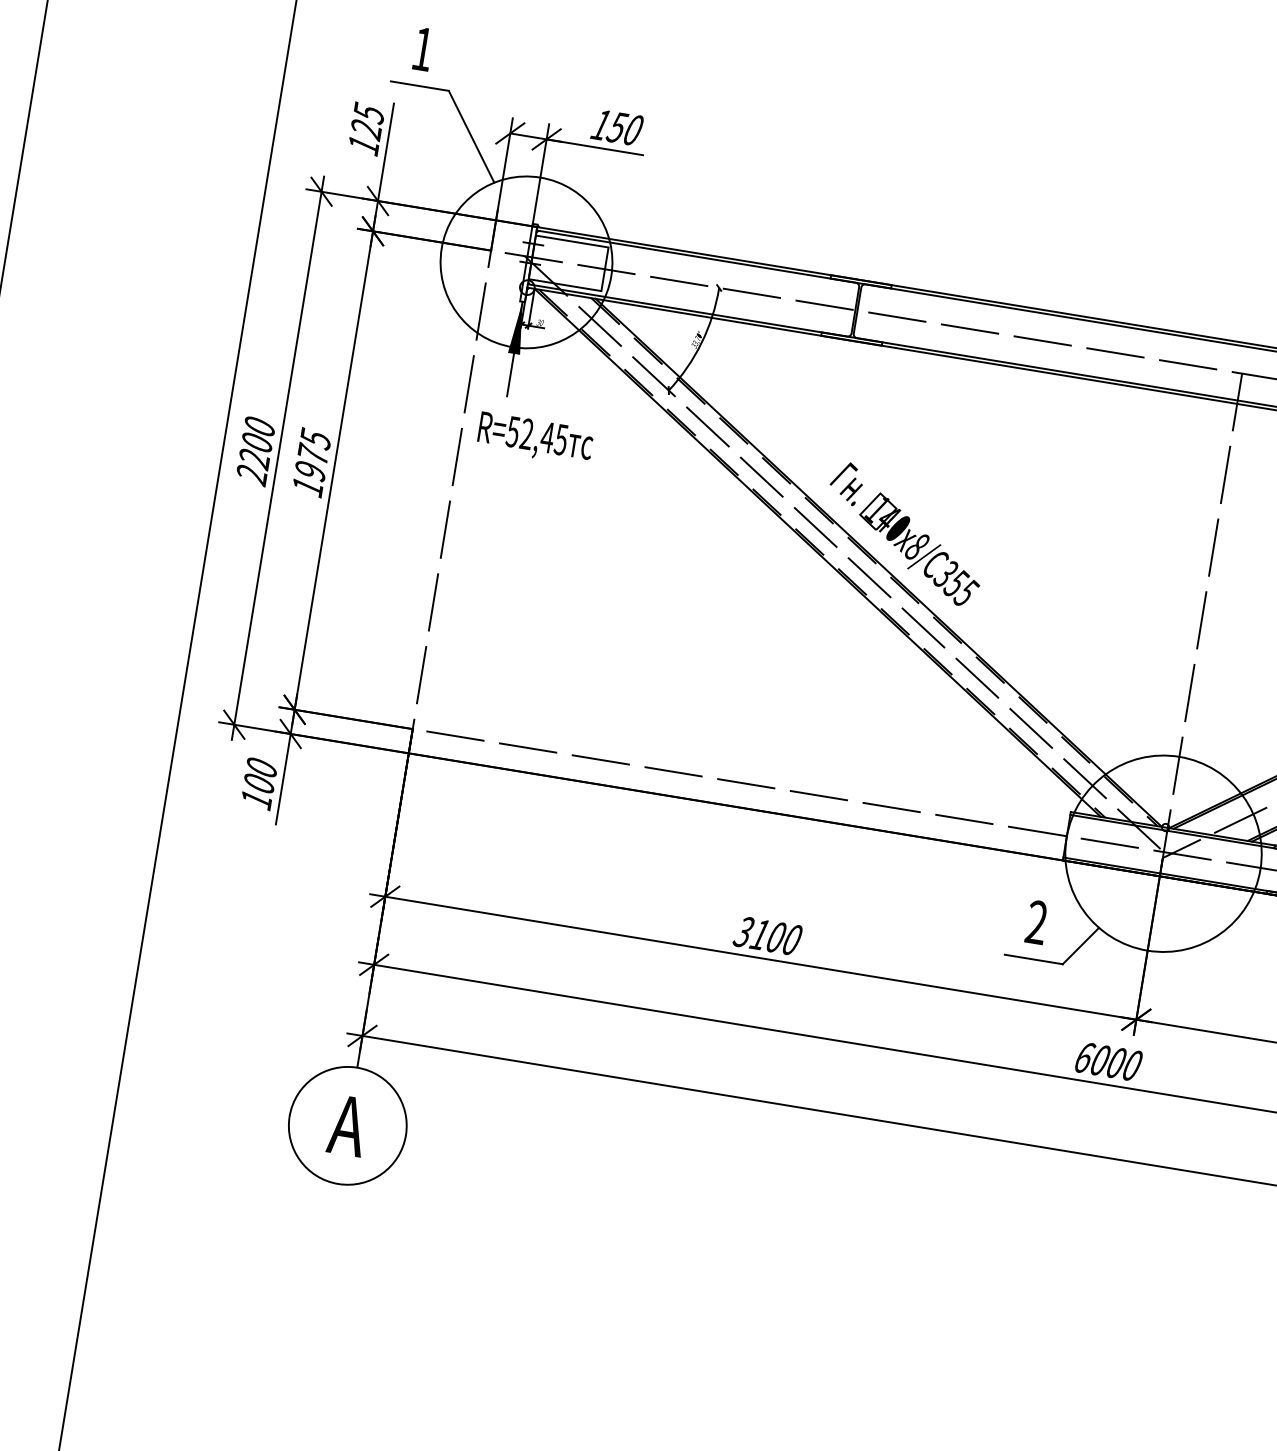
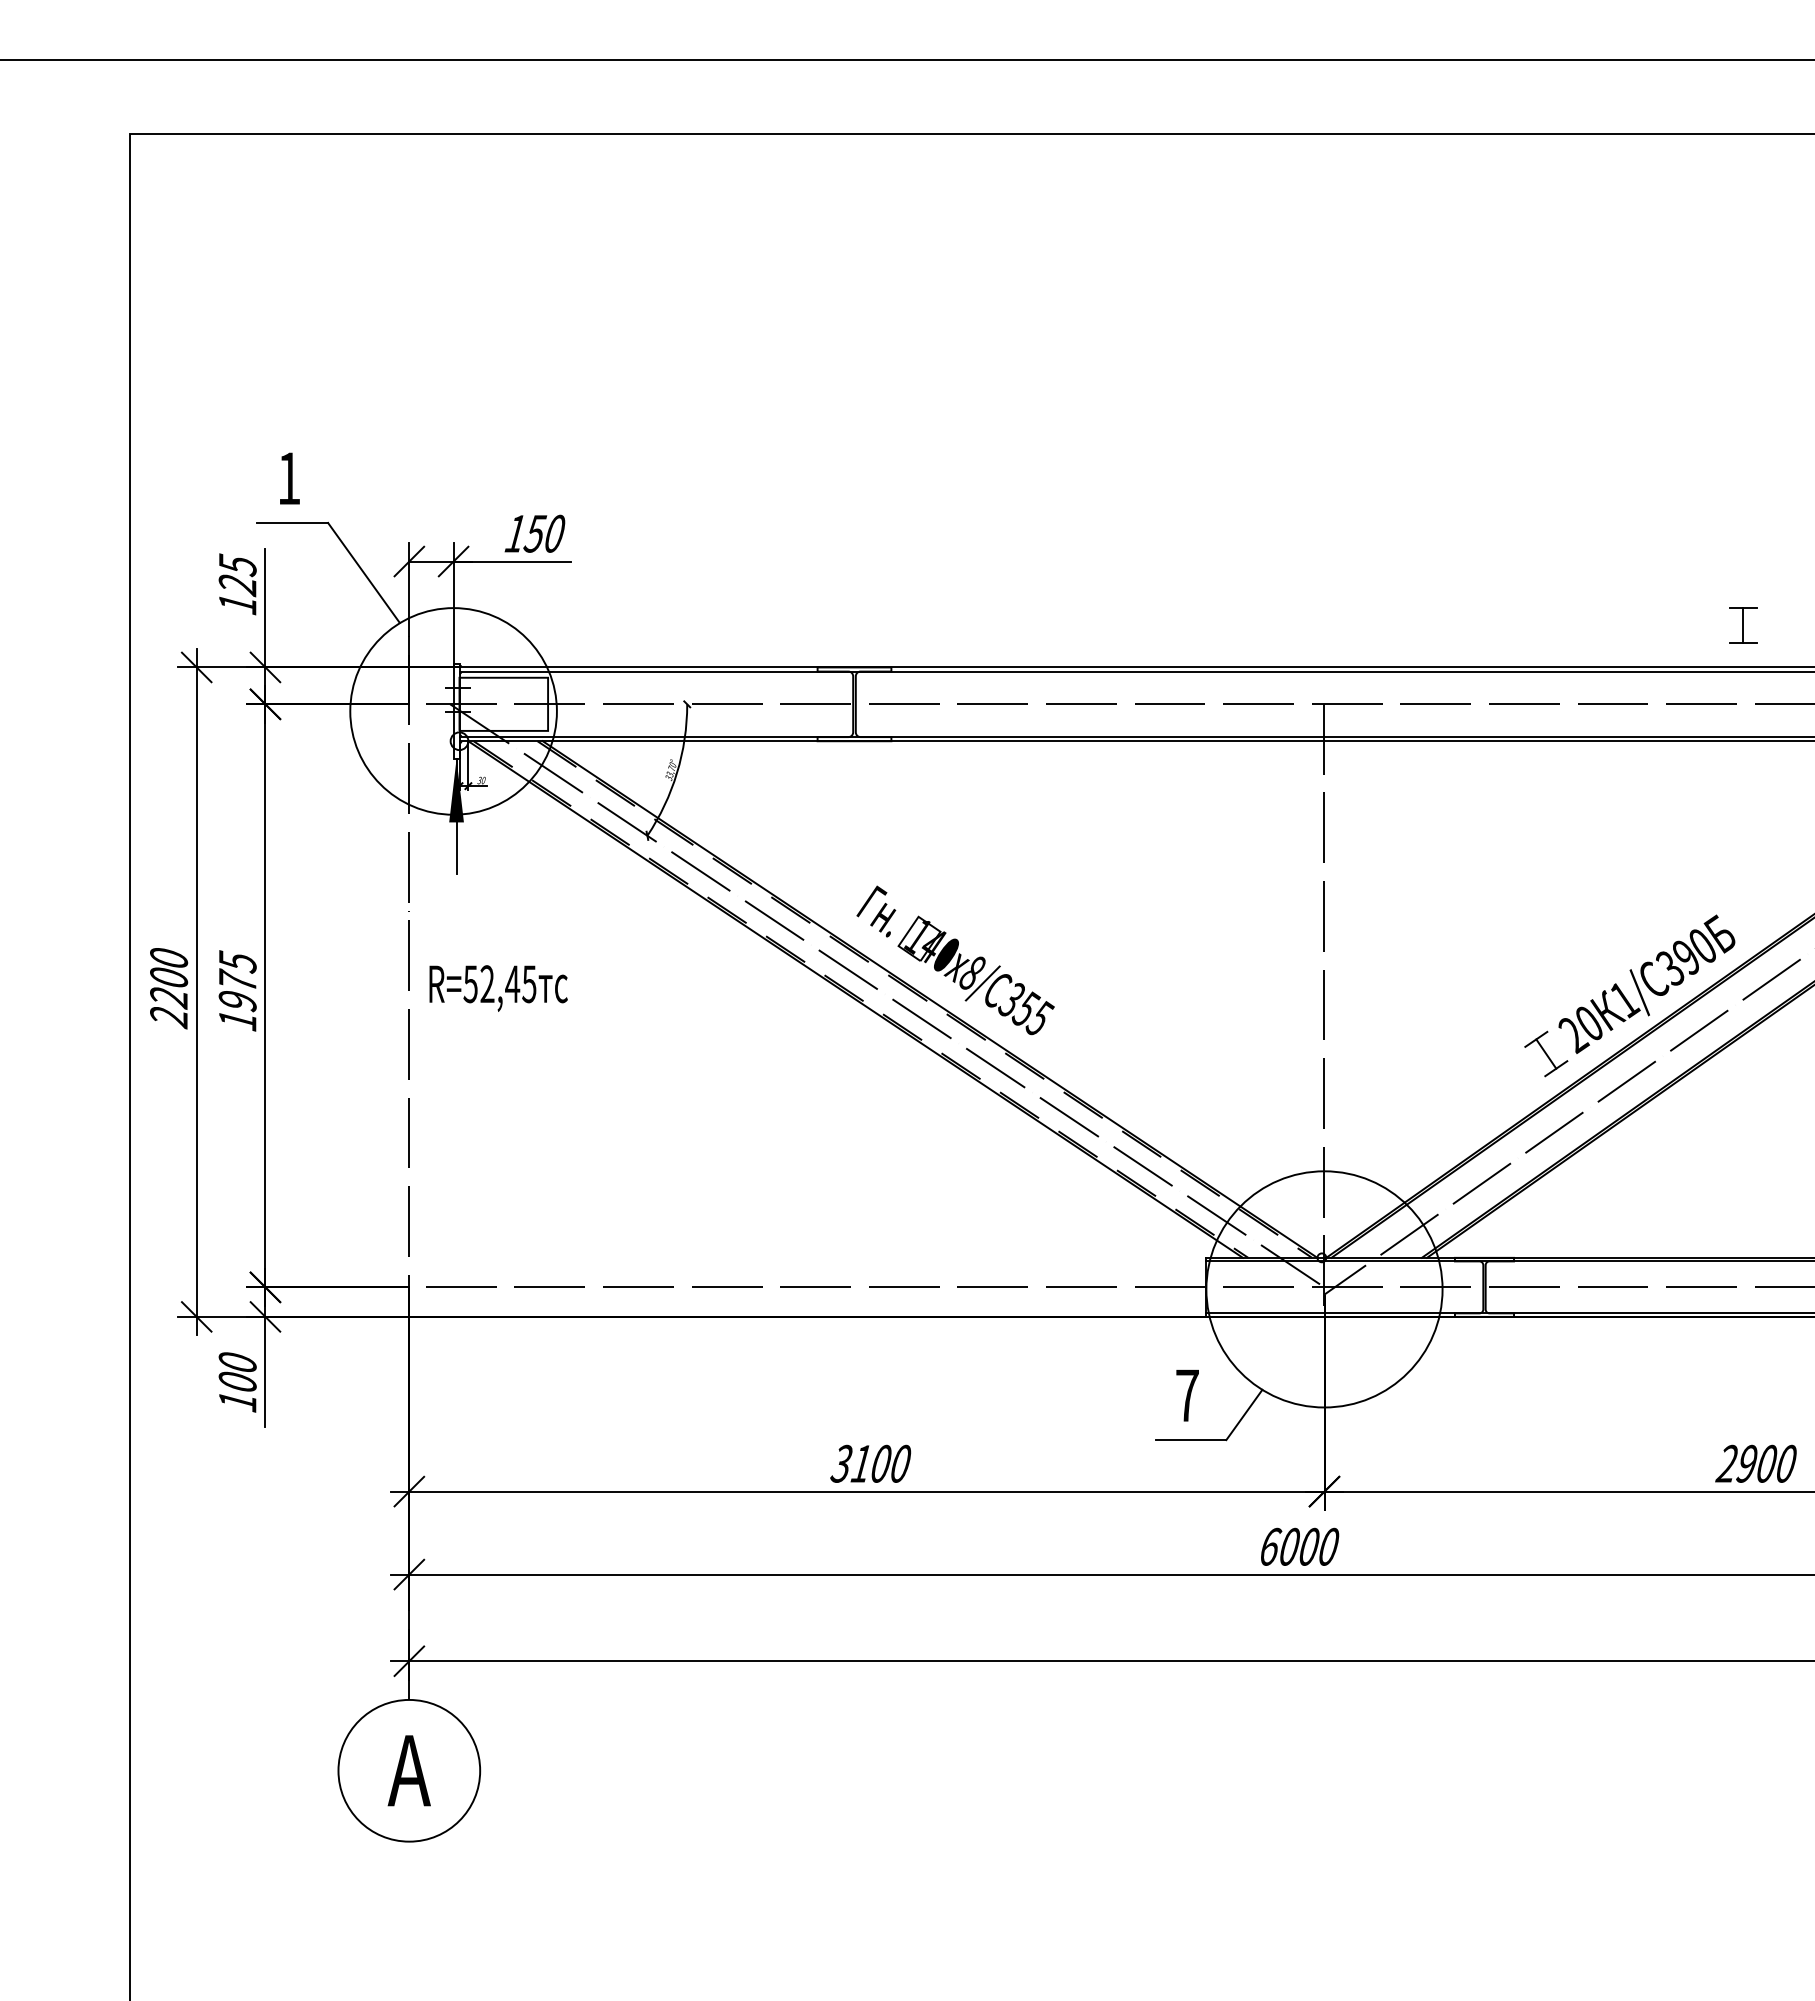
text: (535, 439) -> (498, 988), moved
text: (1036, 922) -> (1187, 1395), 2 -> 7

